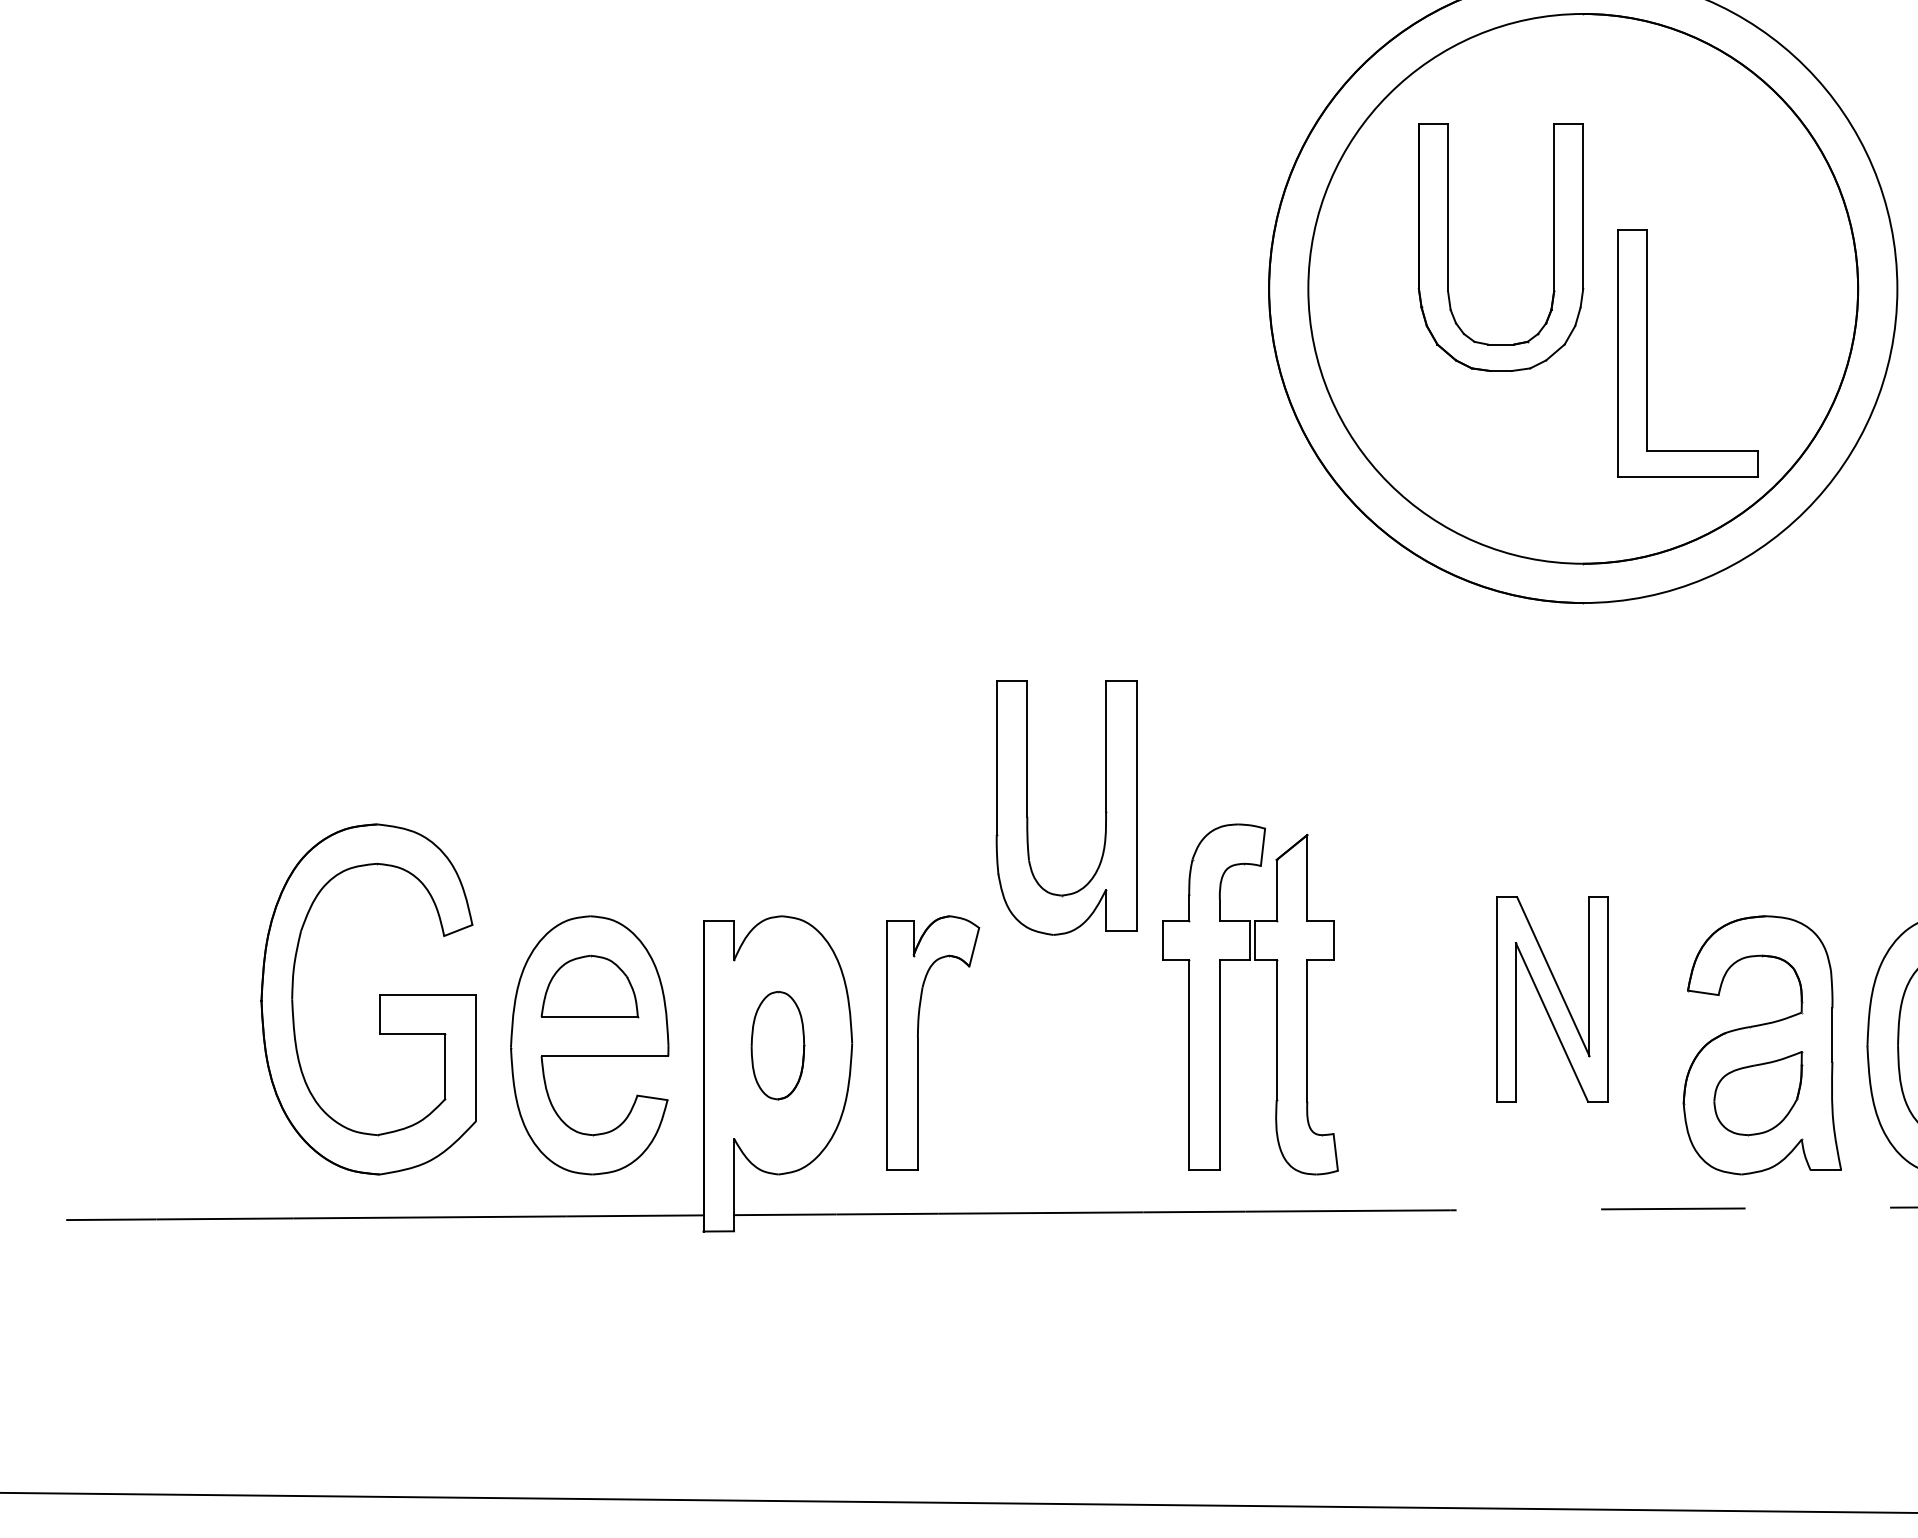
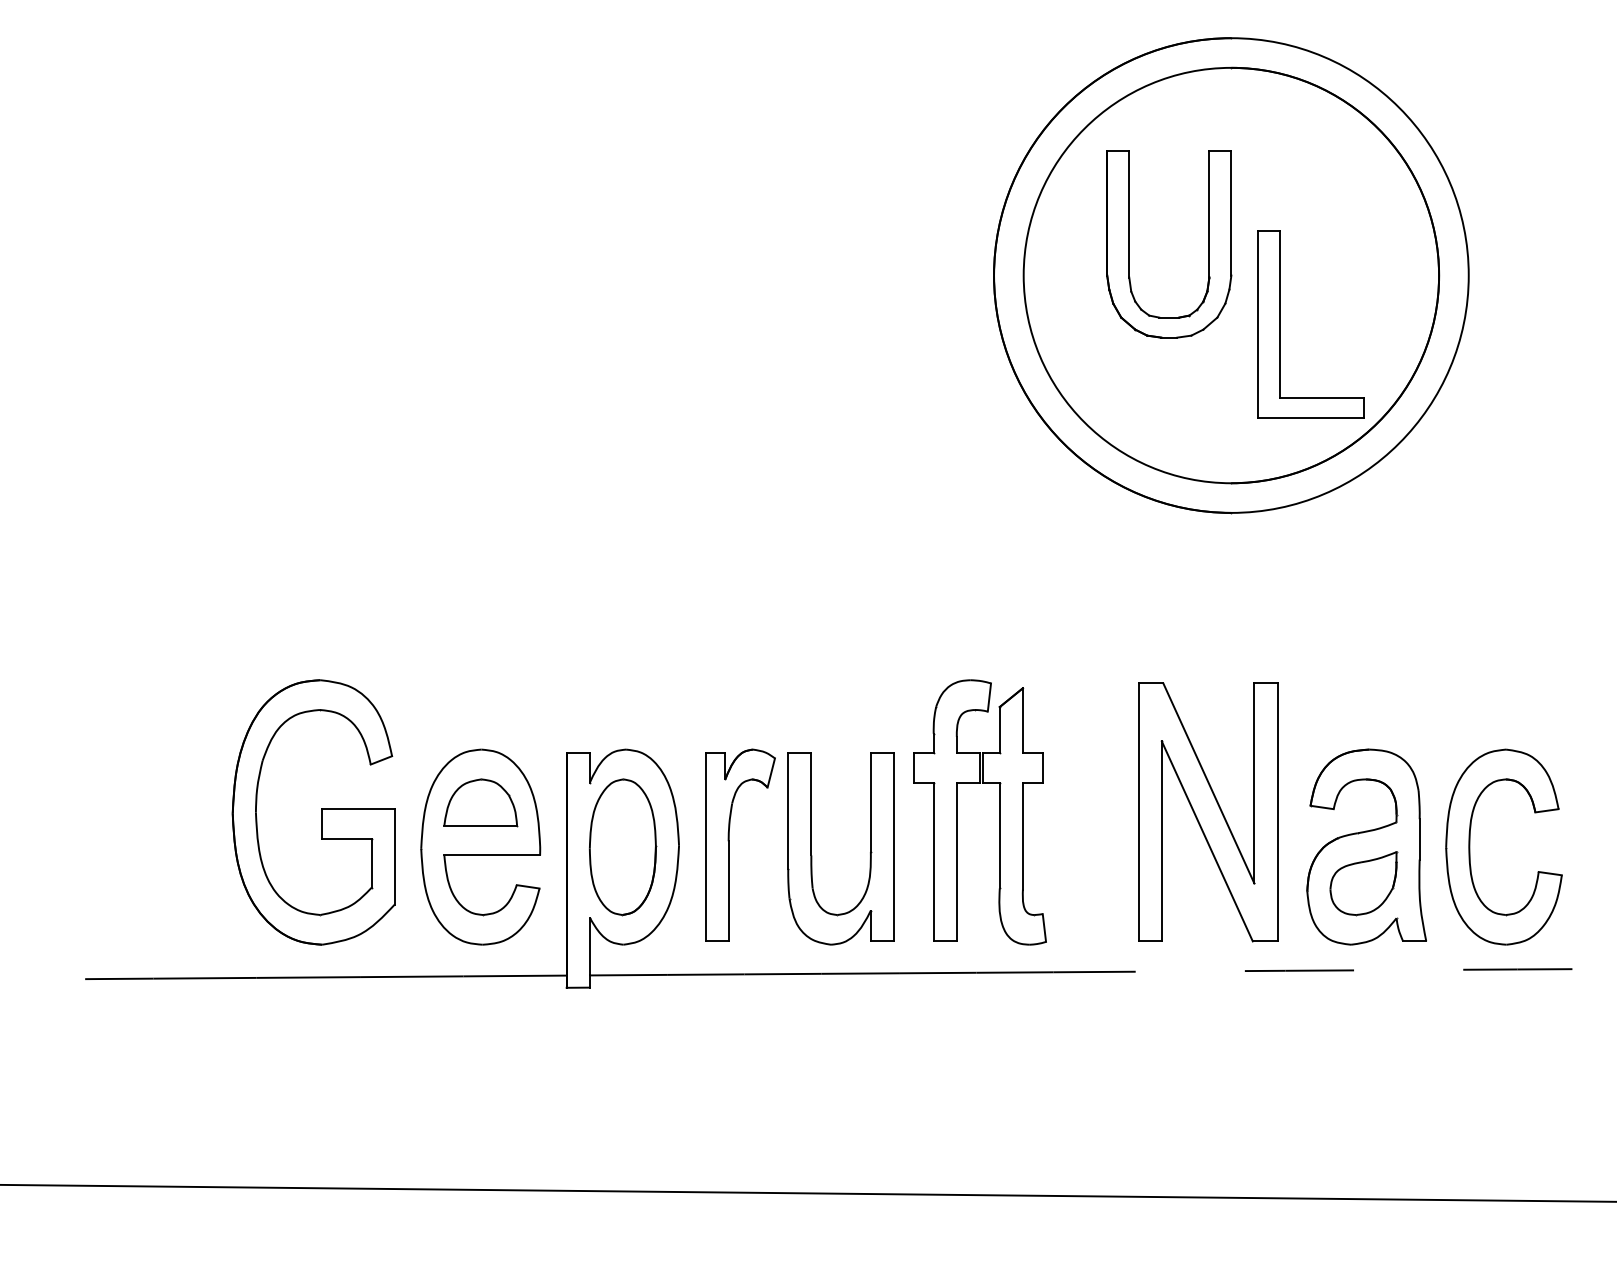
part: (1028, 816) -> (812, 855), moved
part: (1552, 999) -> (1208, 812), size x1.67
part: (777, 1045) -> (622, 847), size x1.67

